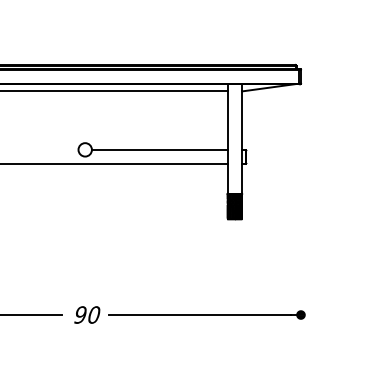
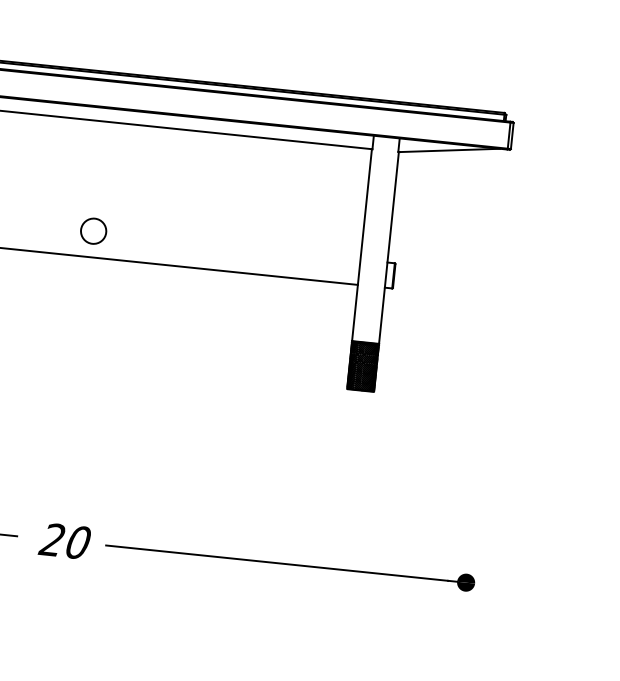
line: (159, 150) -> (232, 246), removed
text: (79, 314) -> (51, 538), 90 -> 20

